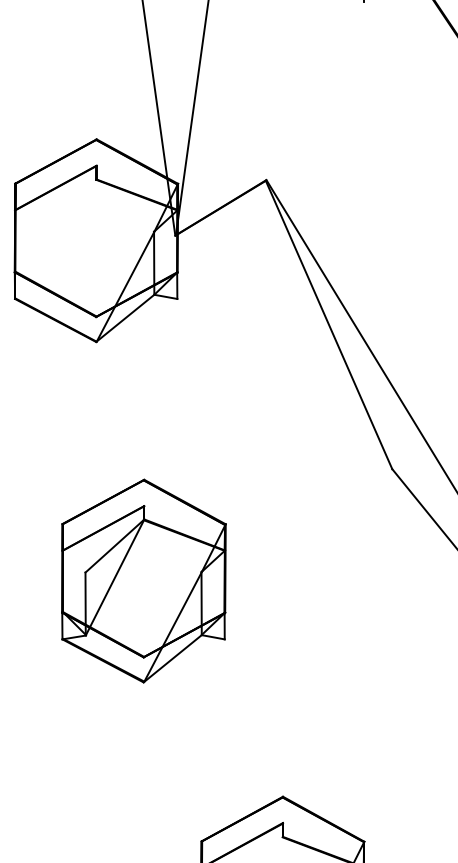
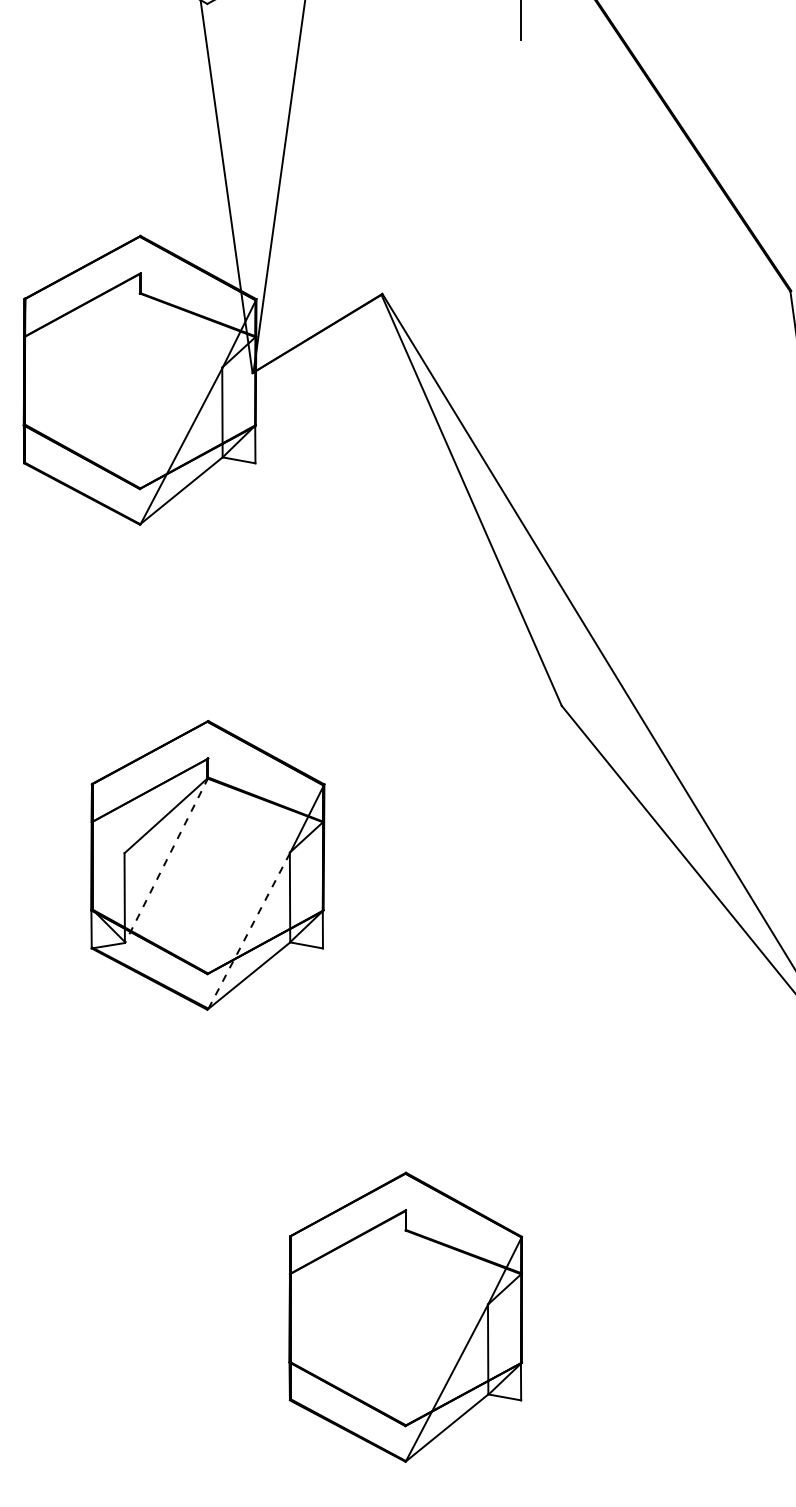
line: (114, 577) -> (166, 860), solid -> dashed
line: (173, 626) -> (249, 930), solid -> dashed

